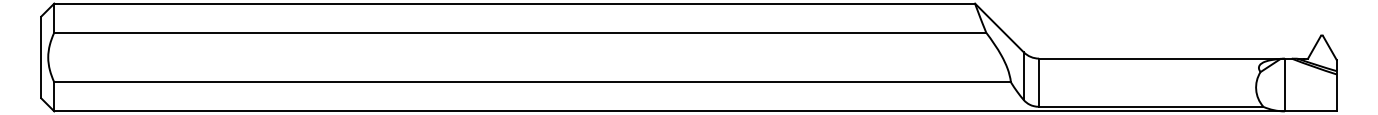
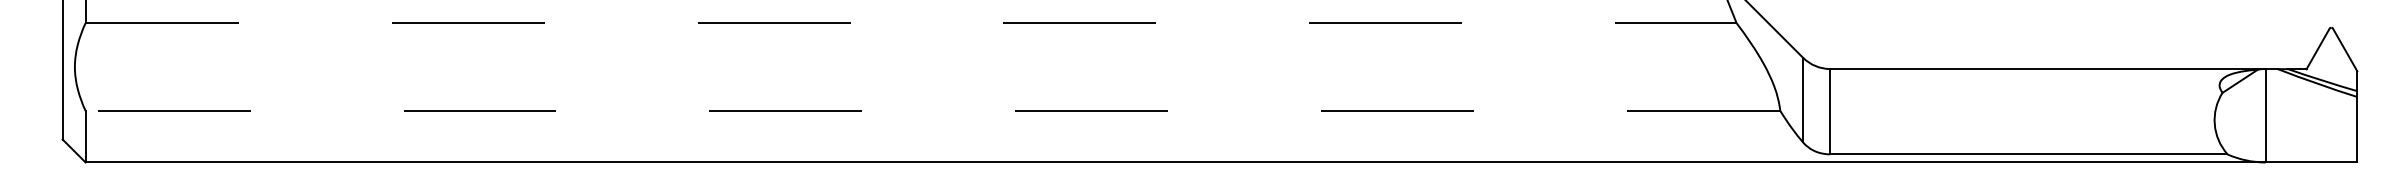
line: (520, 32) -> (911, 22), solid -> dashed
line: (532, 82) -> (932, 111), solid -> dashed

